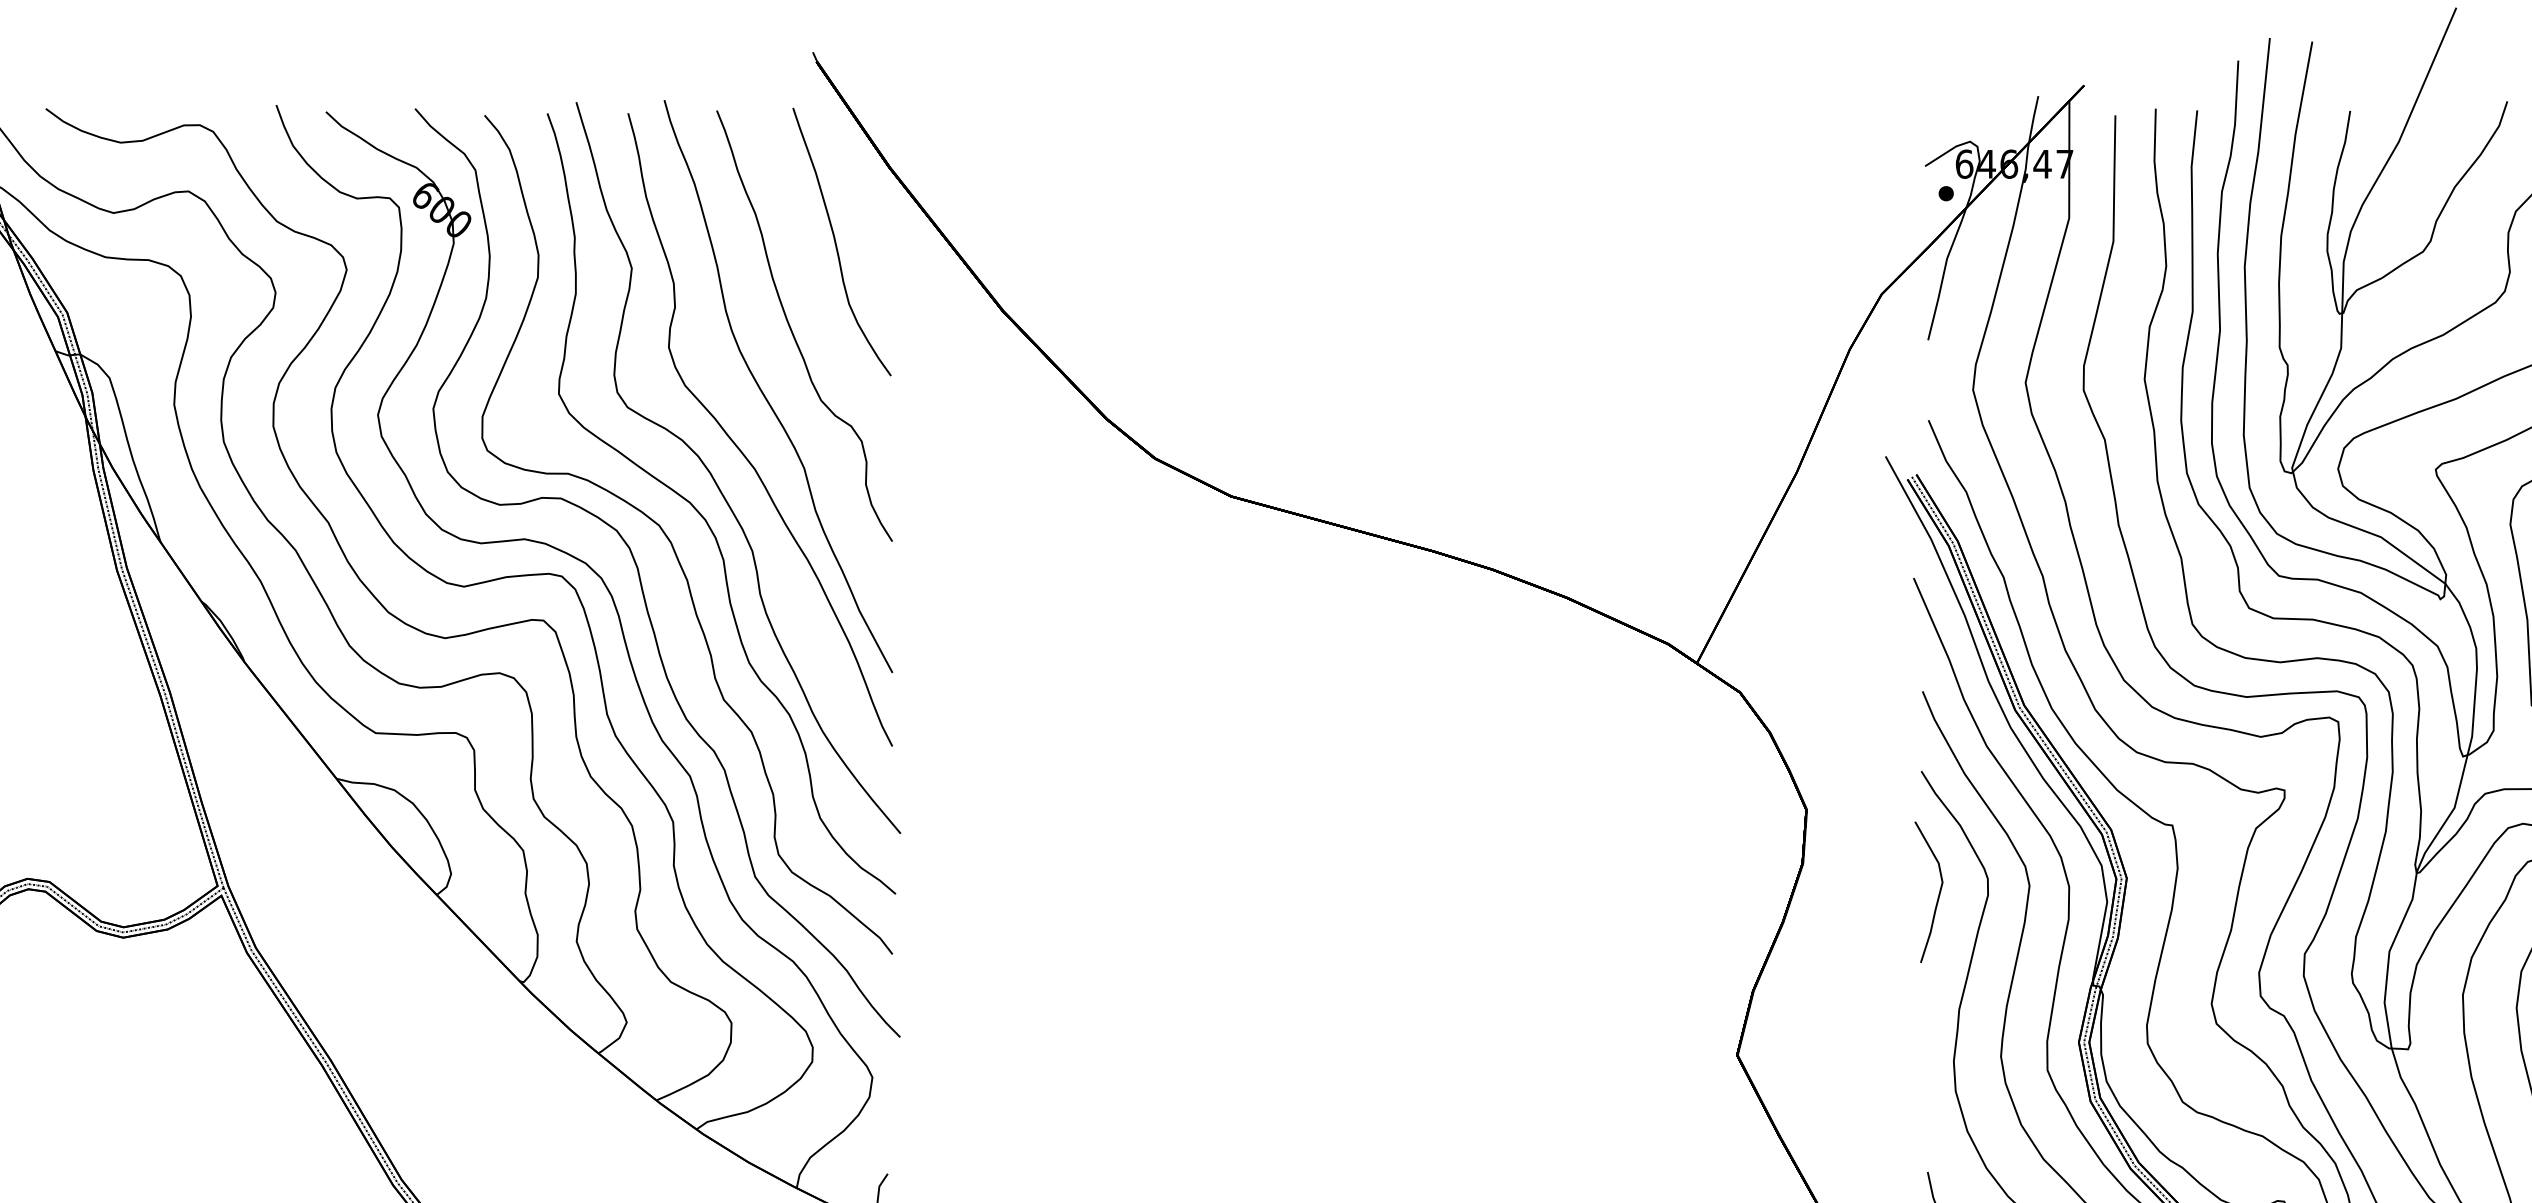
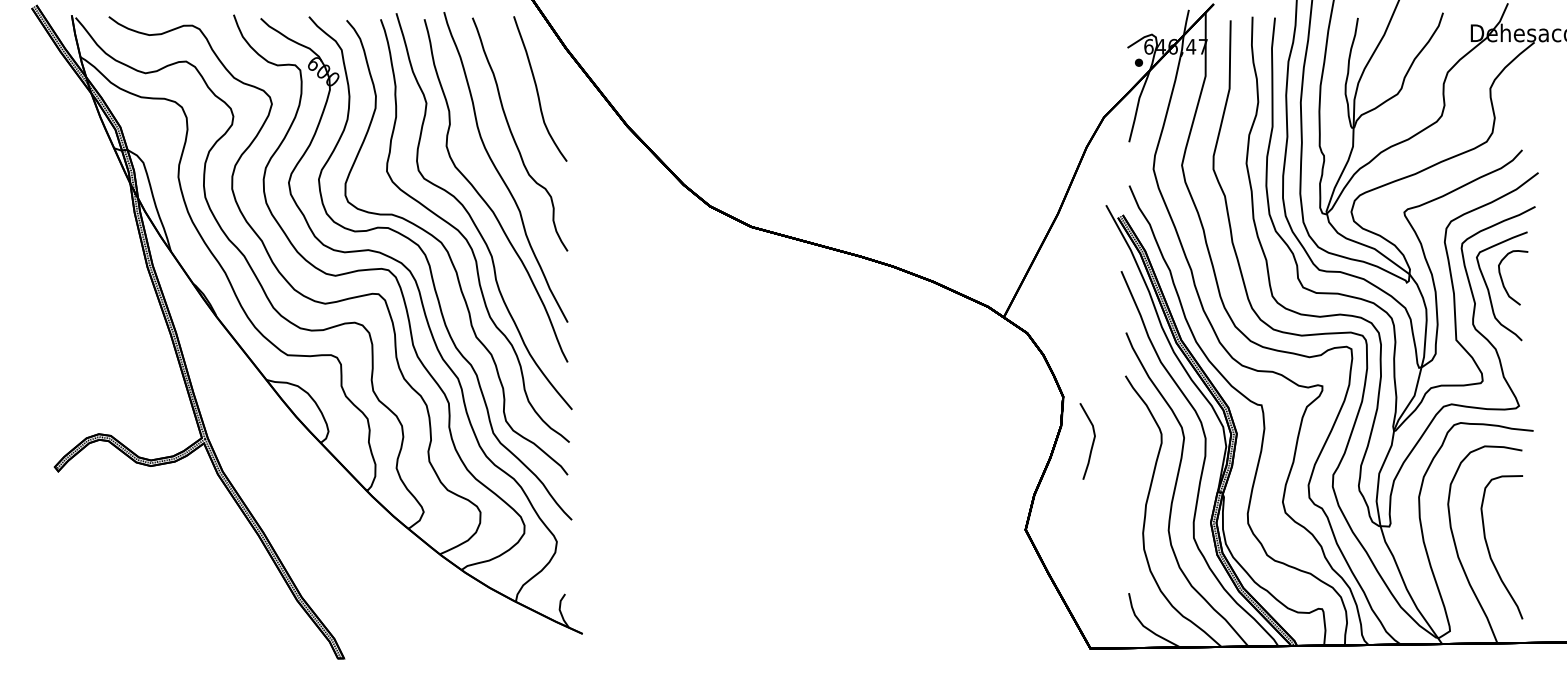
curve: (1937, 892) -> (1092, 441), moved

